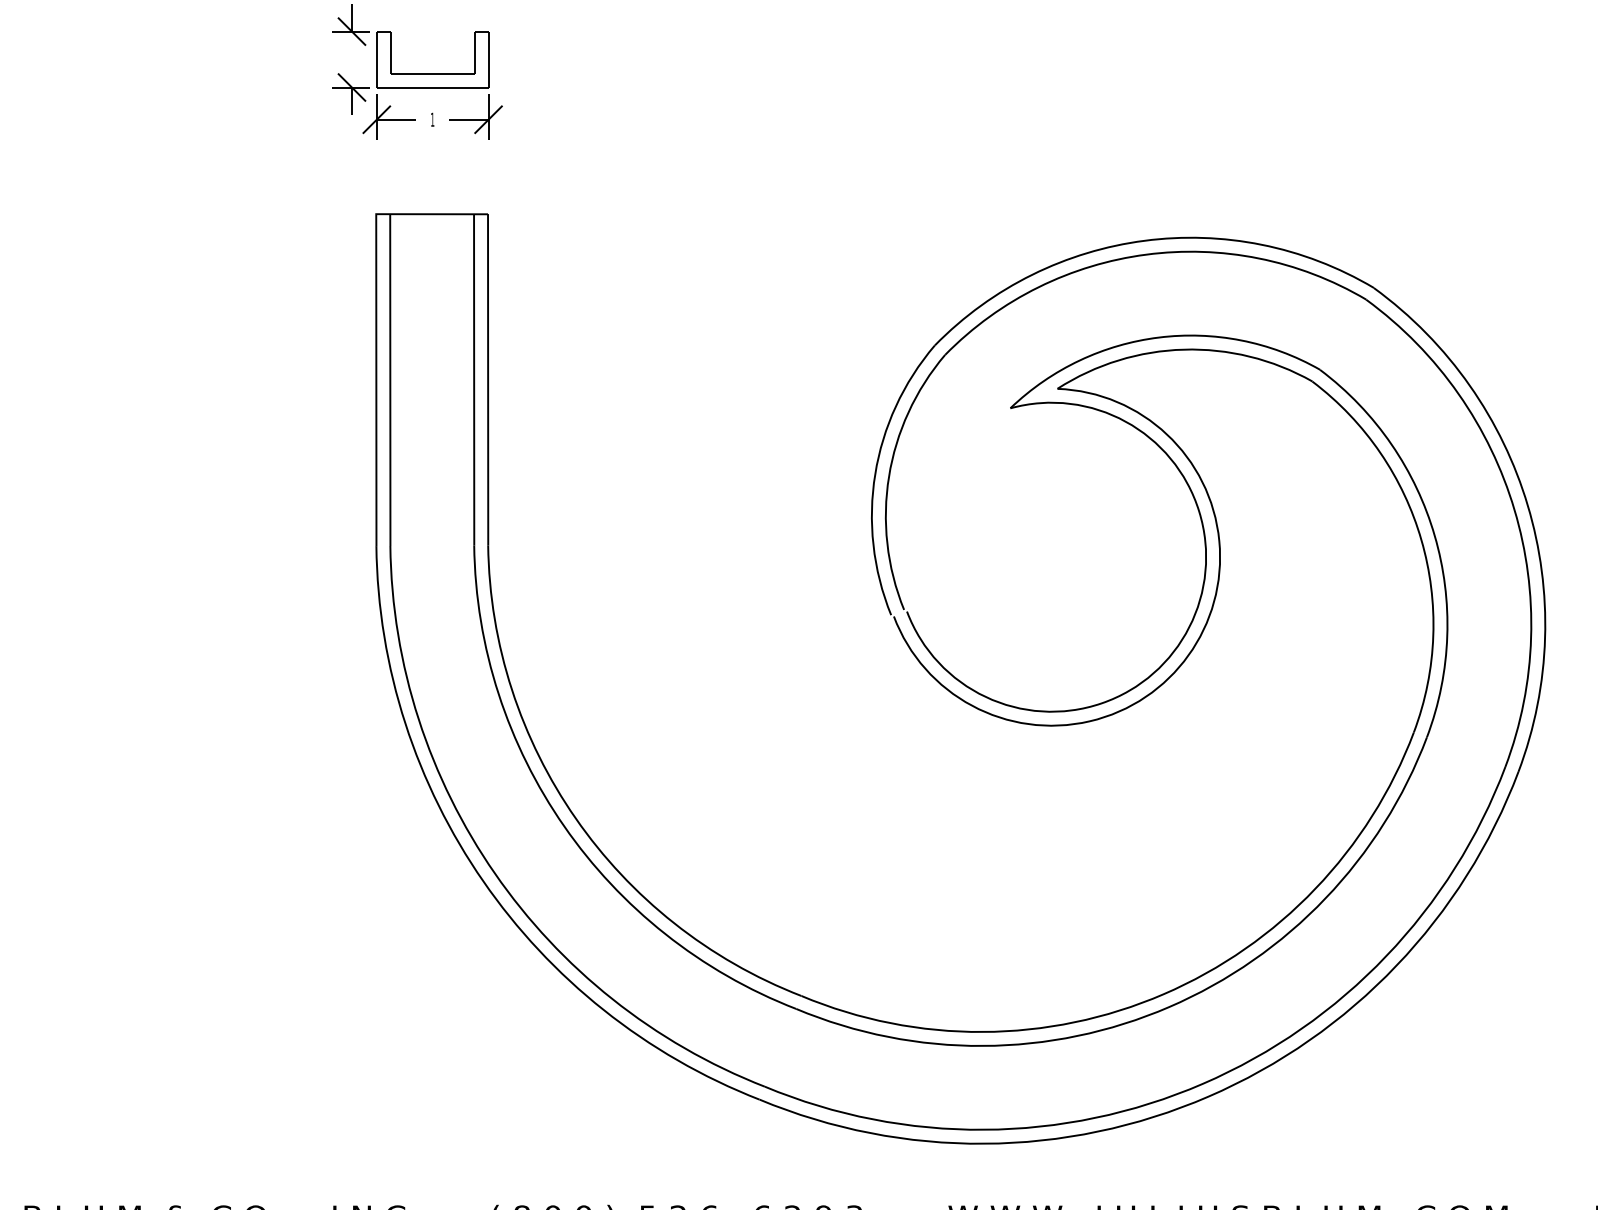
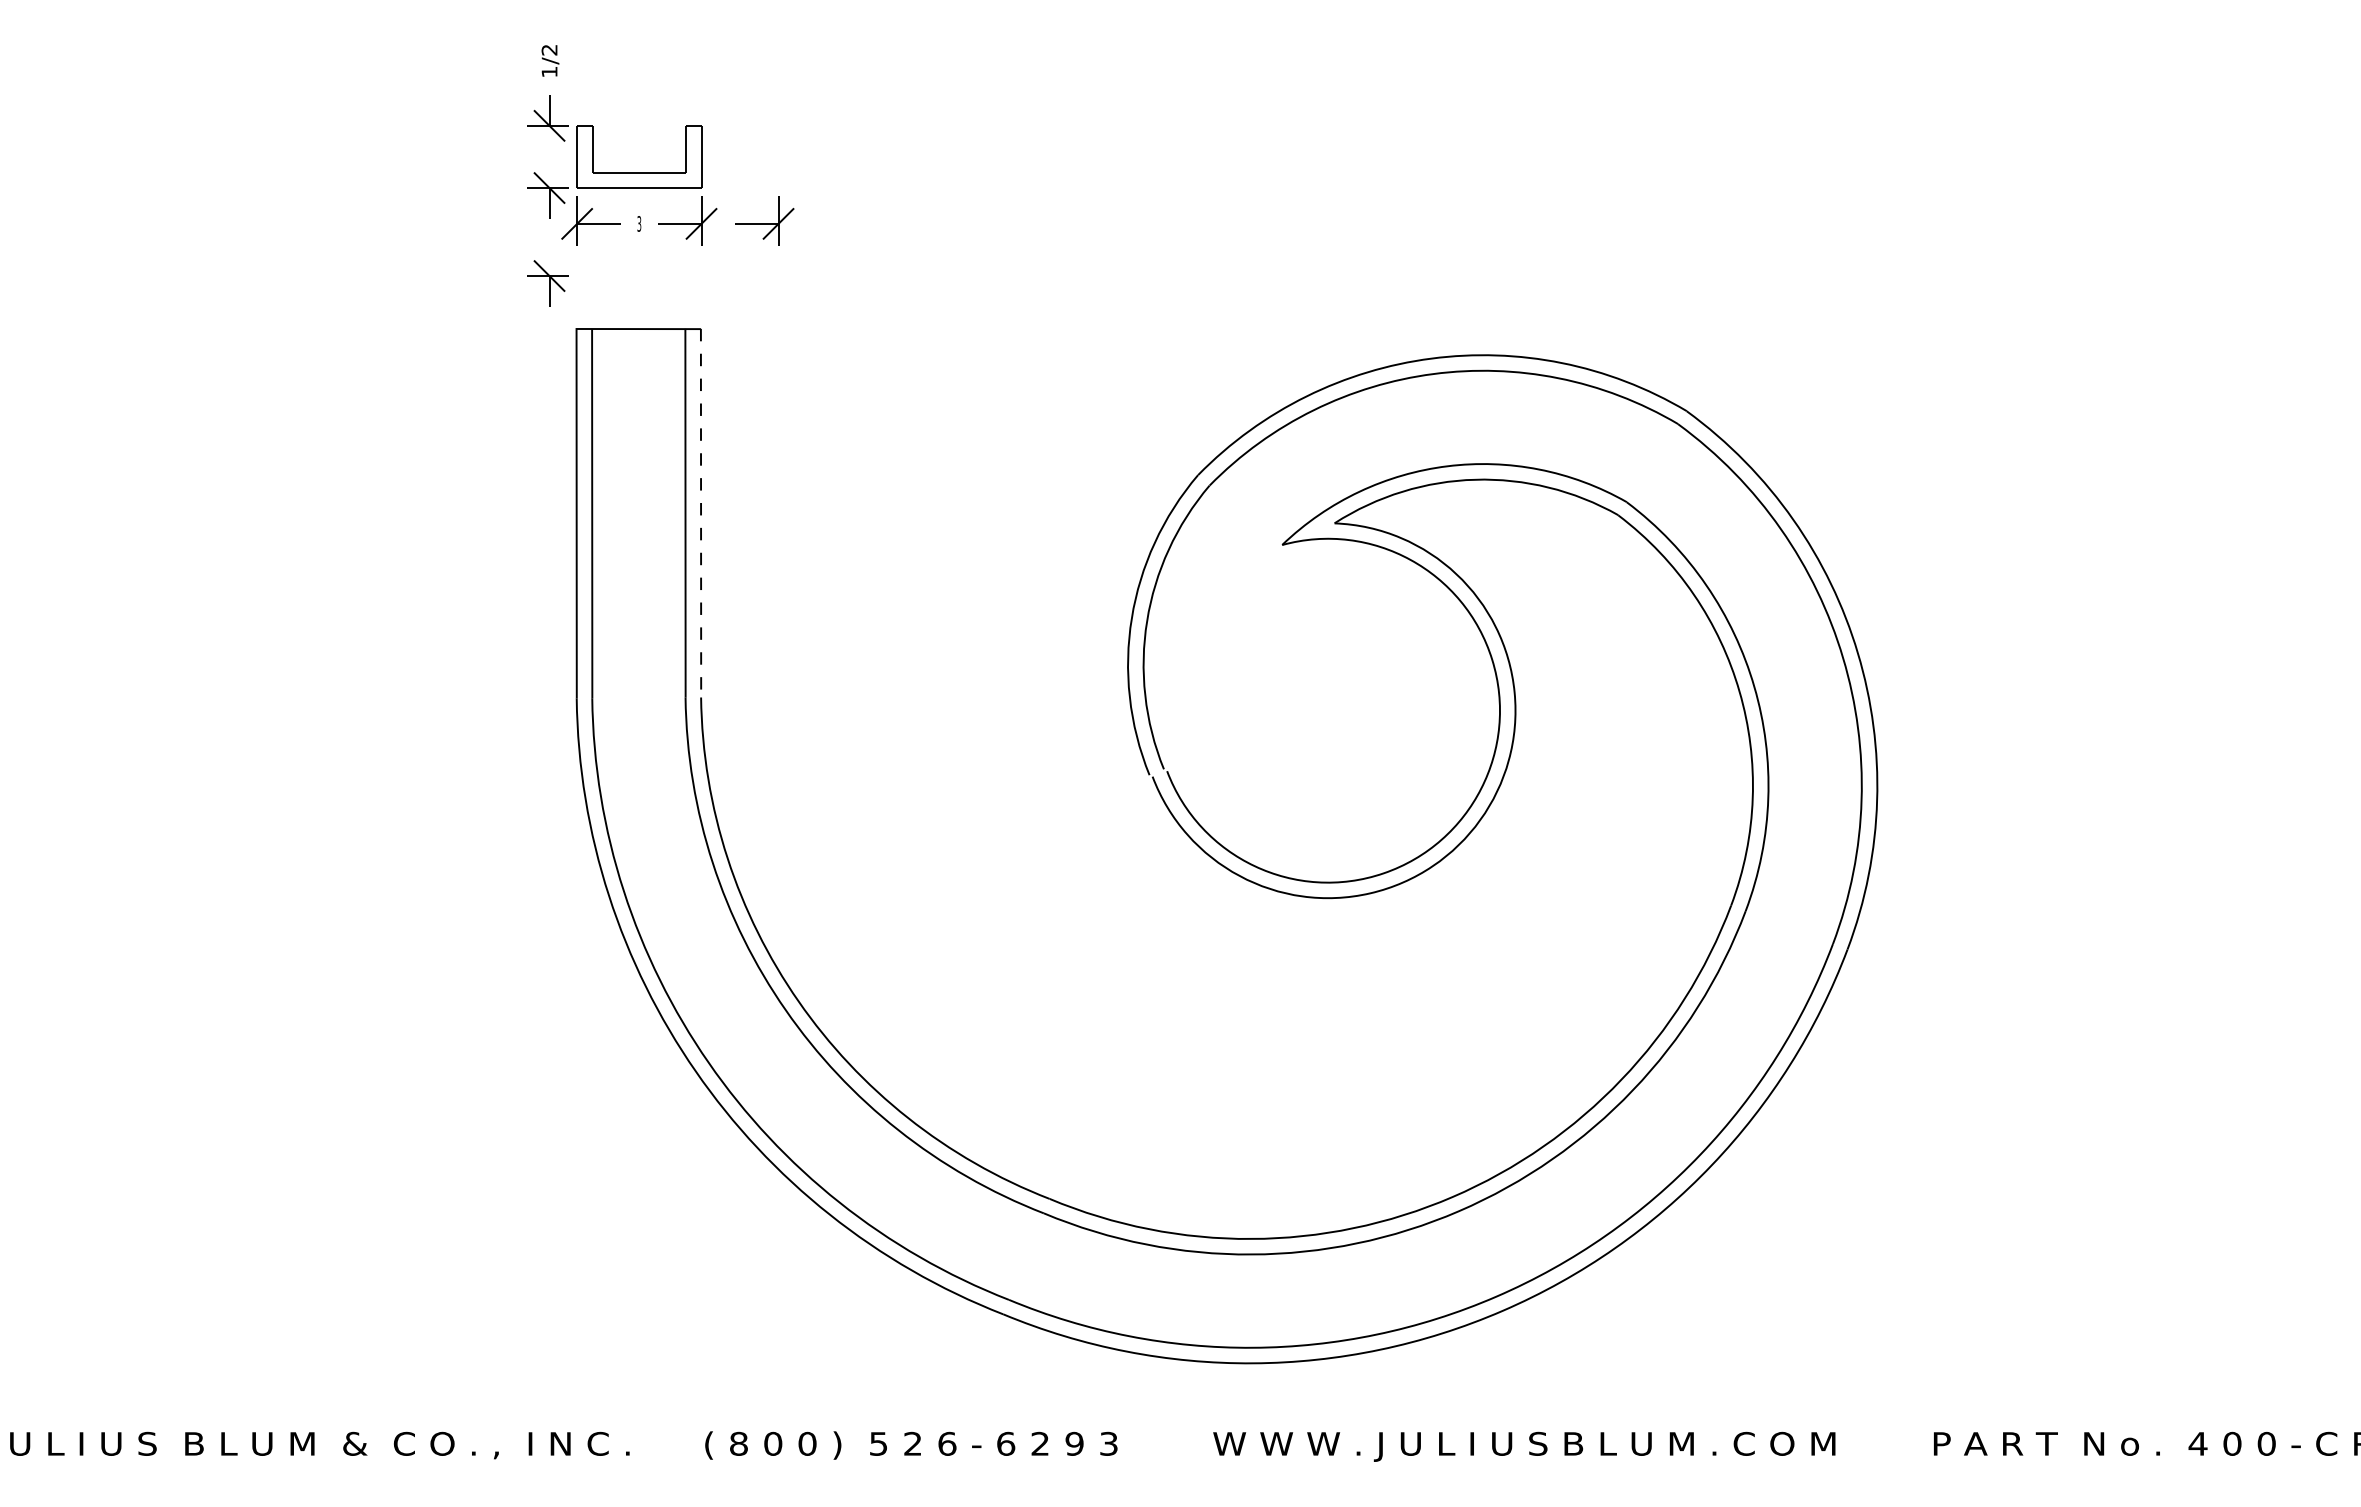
part: (545, 116) -> (764, 220), added
text: (432, 119) -> (639, 223), 1 -> 3
part: (350, 173) -> (547, 283), added
line: (488, 379) -> (701, 513), solid -> dashed

